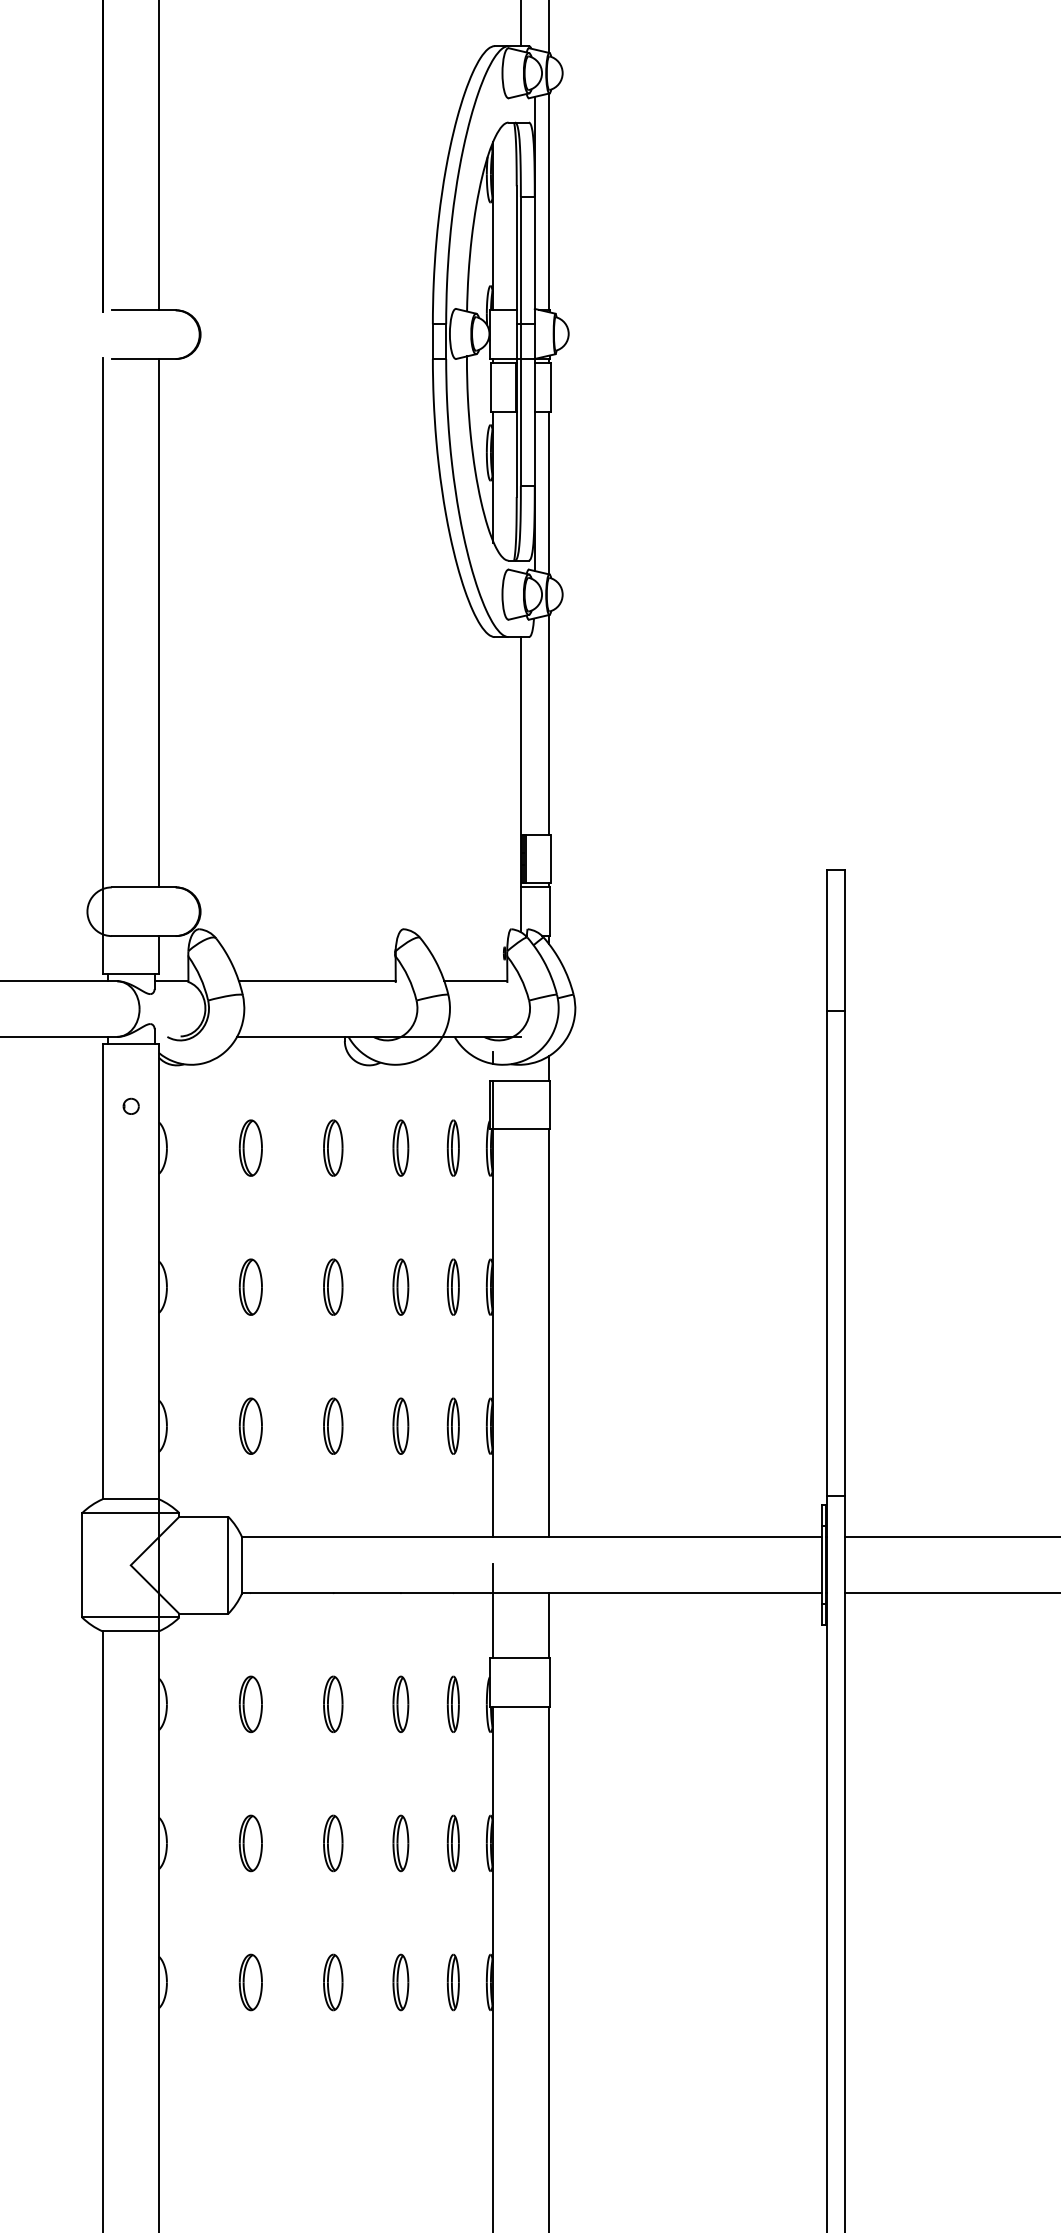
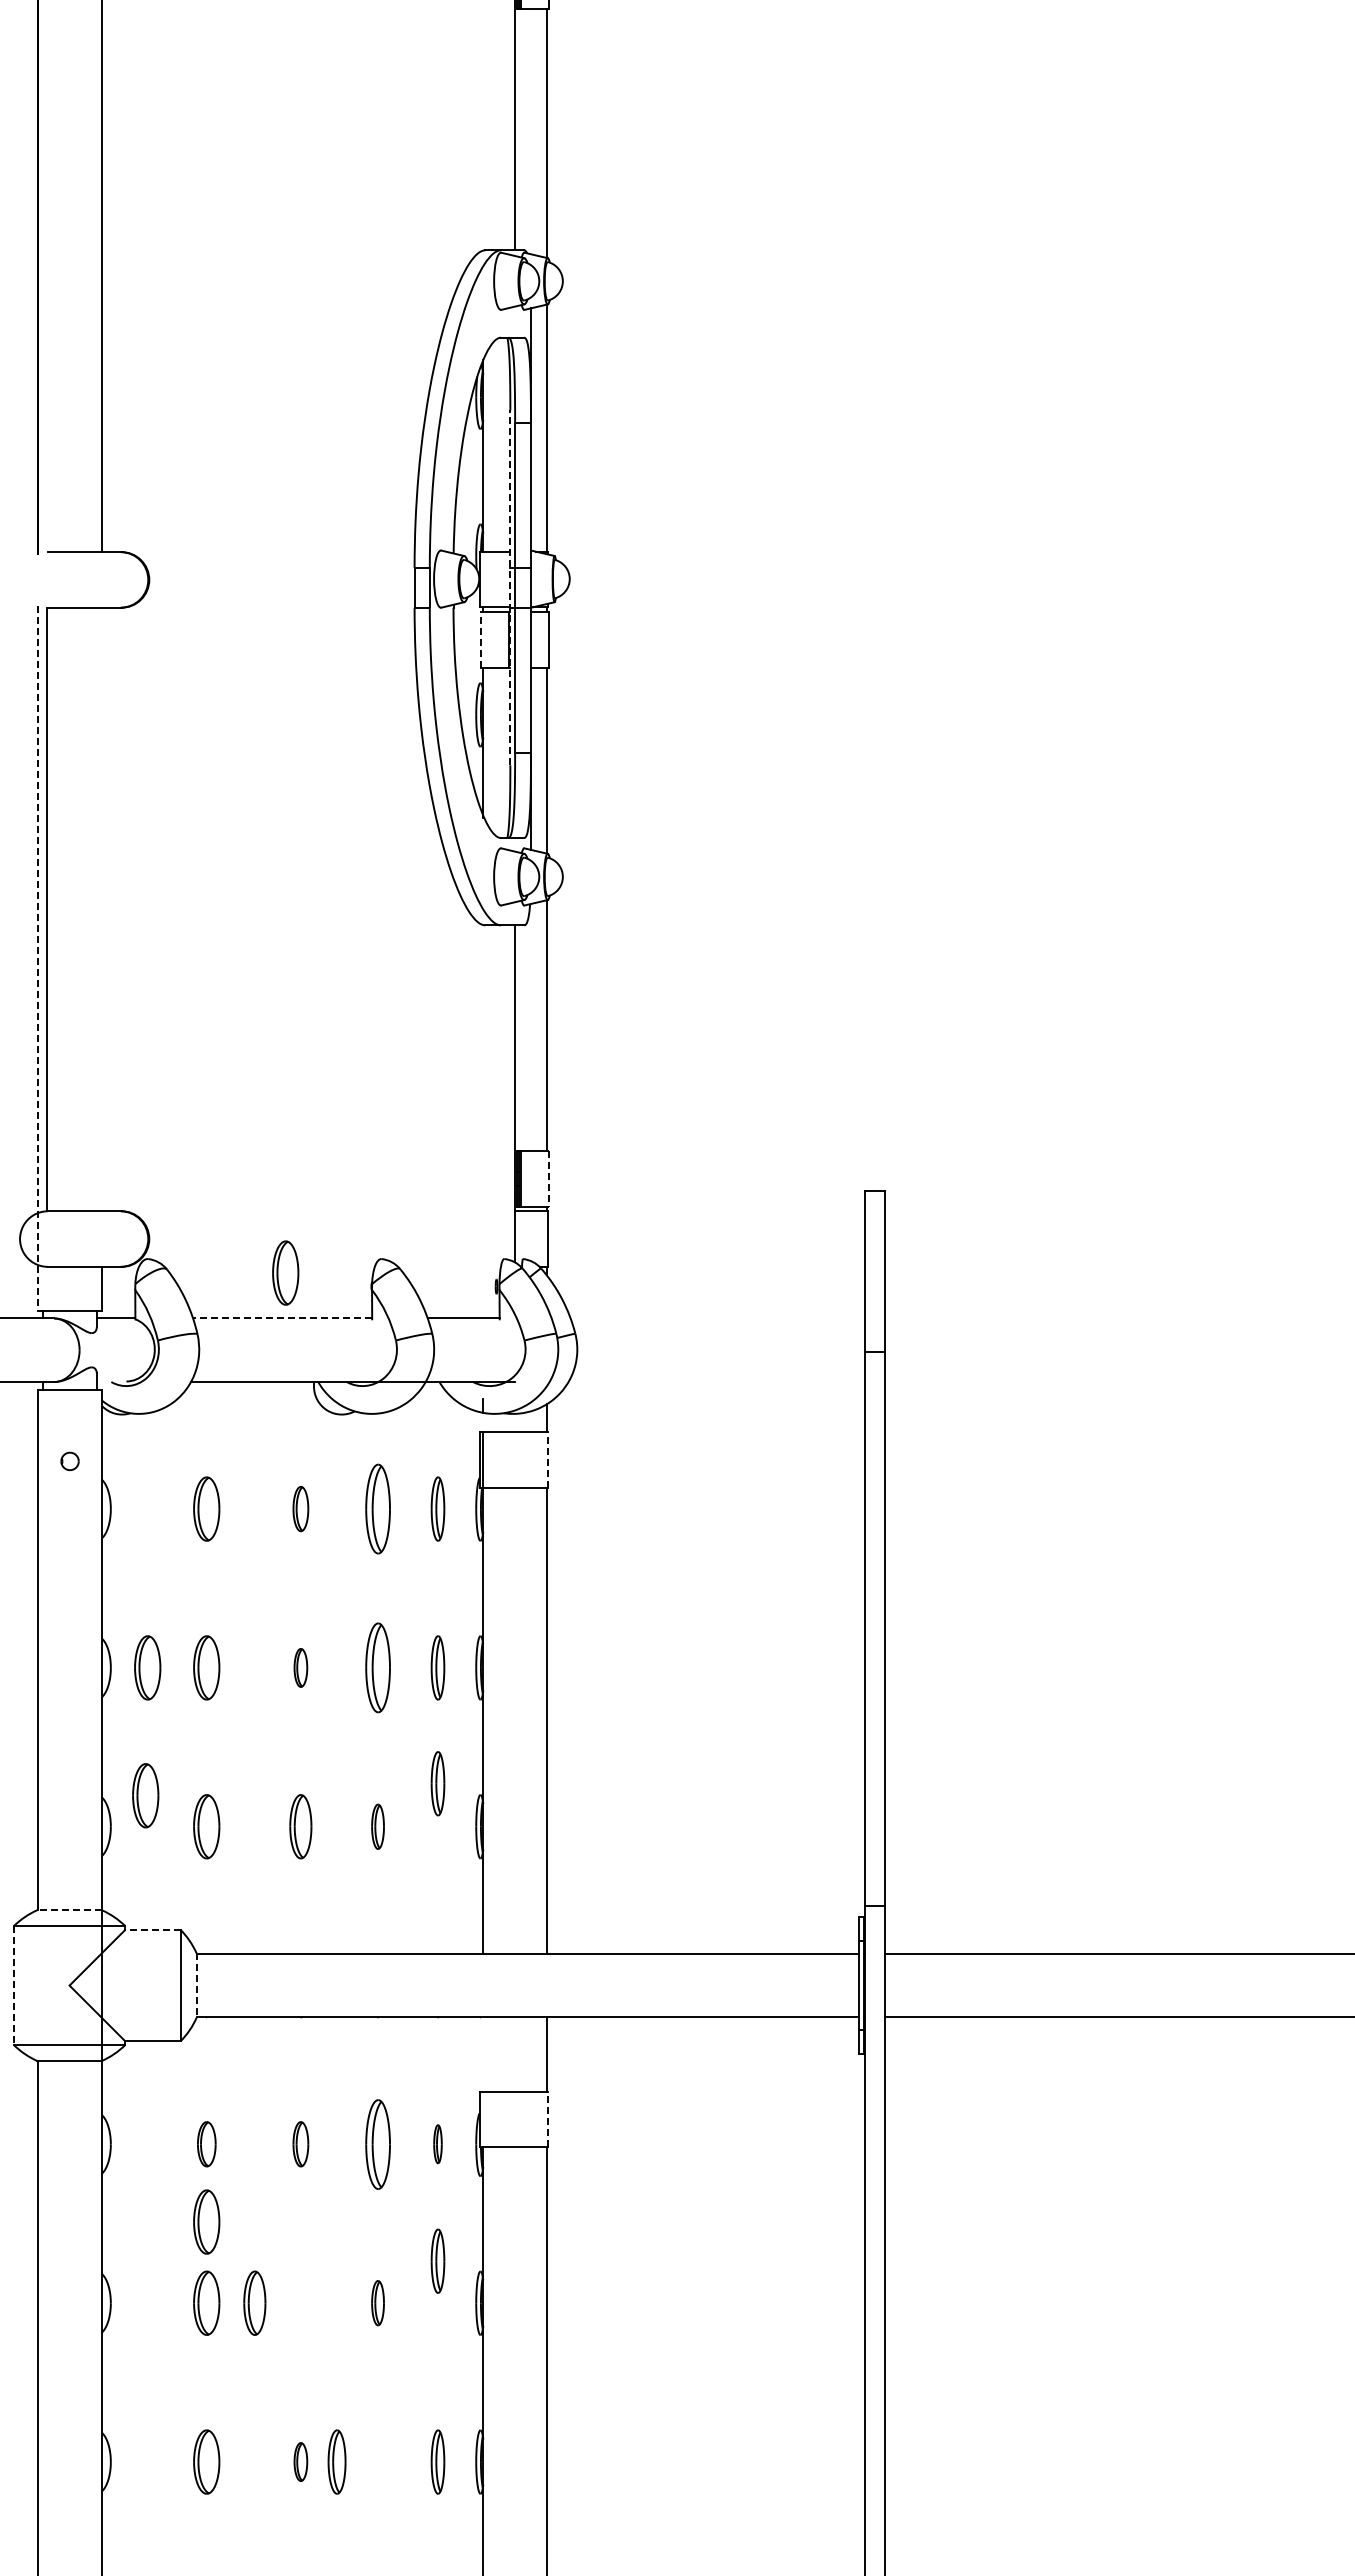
line: (516, 341) -> (510, 587), solid -> dashed
line: (490, 387) -> (480, 640), solid -> dashed
line: (158, 623) -> (46, 909), moved
line: (103, 666) -> (38, 958), solid -> dashed
line: (550, 858) -> (549, 1178), solid -> dashed
part: (319, 941) -> (285, 1272), added
line: (317, 981) -> (282, 1318), solid -> dashed
line: (549, 1104) -> (547, 1459), solid -> dashed
part: (332, 1147) -> (300, 1508), size x0.7
part: (400, 1147) -> (377, 1508), size x1.4
part: (199, 1286) -> (147, 1667), added
part: (332, 1286) -> (300, 1667), size x0.6
part: (400, 1286) -> (377, 1667), size x1.4
part: (197, 1398) -> (145, 1795), added
part: (400, 1426) -> (377, 1826), size x0.7
part: (452, 1426) -> (437, 1783), moved
line: (130, 1499) -> (69, 1910), solid -> dashed
line: (200, 1517) -> (149, 1930), solid -> dashed
line: (81, 1565) -> (13, 1985), solid -> dashed
line: (241, 1566) -> (196, 1986), solid -> dashed
line: (493, 1610) -> (483, 2037), removed
line: (549, 1682) -> (547, 2119), solid -> dashed
part: (250, 1703) -> (206, 2143), size x0.7
part: (332, 1703) -> (300, 2143), size x0.7
part: (400, 1703) -> (377, 2143), size x1.4
part: (452, 1703) -> (437, 2143), size x0.6
part: (250, 1771) -> (206, 2221), added
part: (332, 1842) -> (254, 2302), moved
part: (400, 1842) -> (377, 2302), size x0.7
part: (452, 1842) -> (437, 2260), moved
part: (332, 1981) -> (300, 2461), size x0.6
part: (400, 1981) -> (336, 2461), moved

